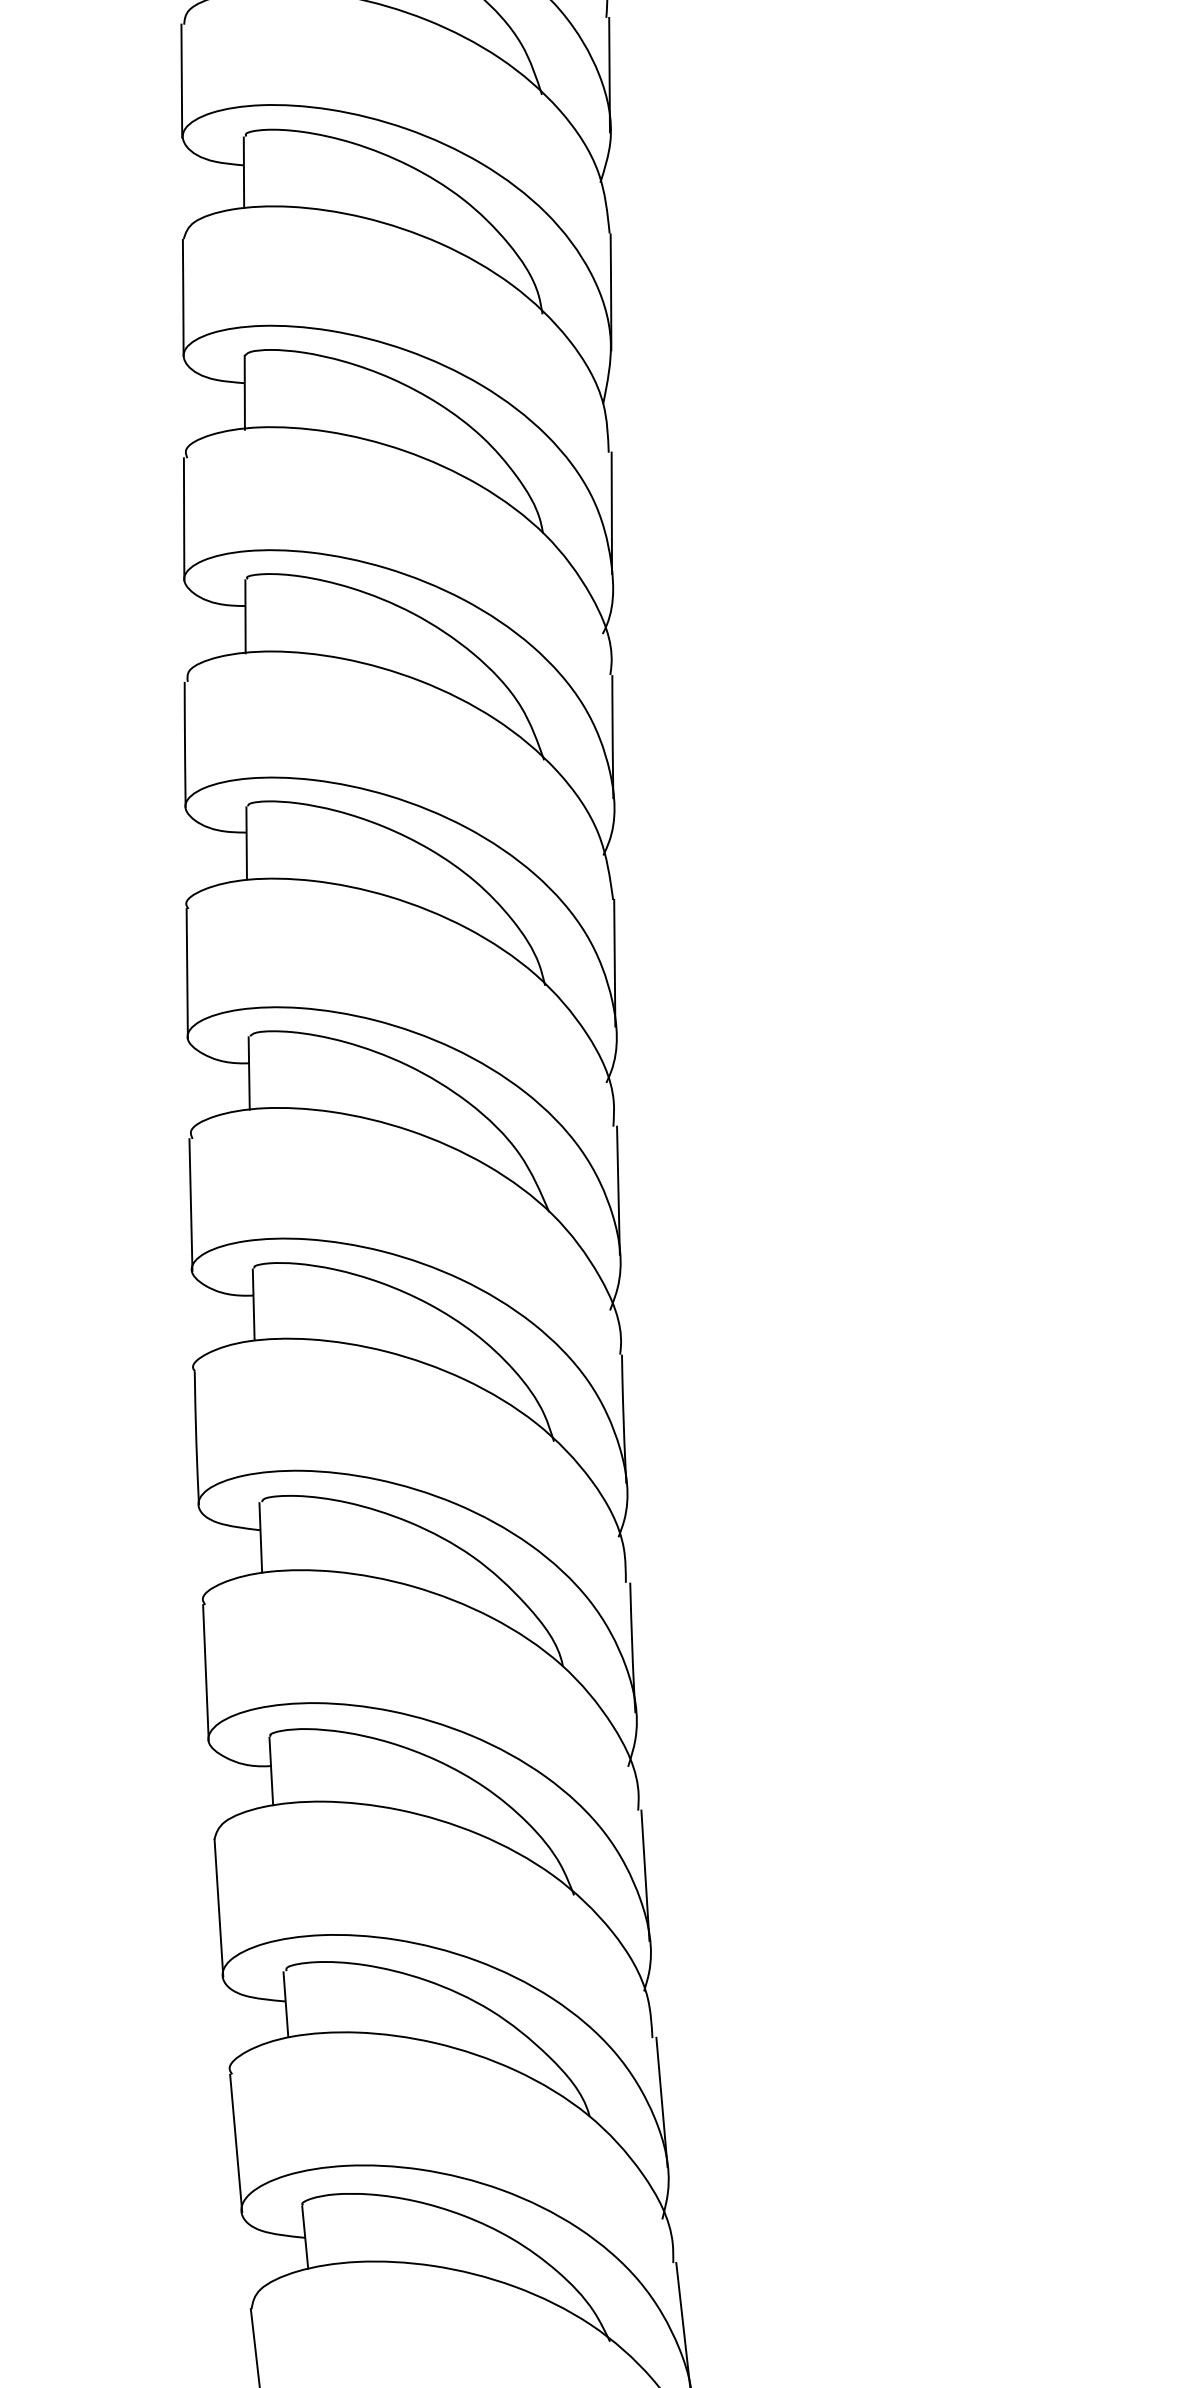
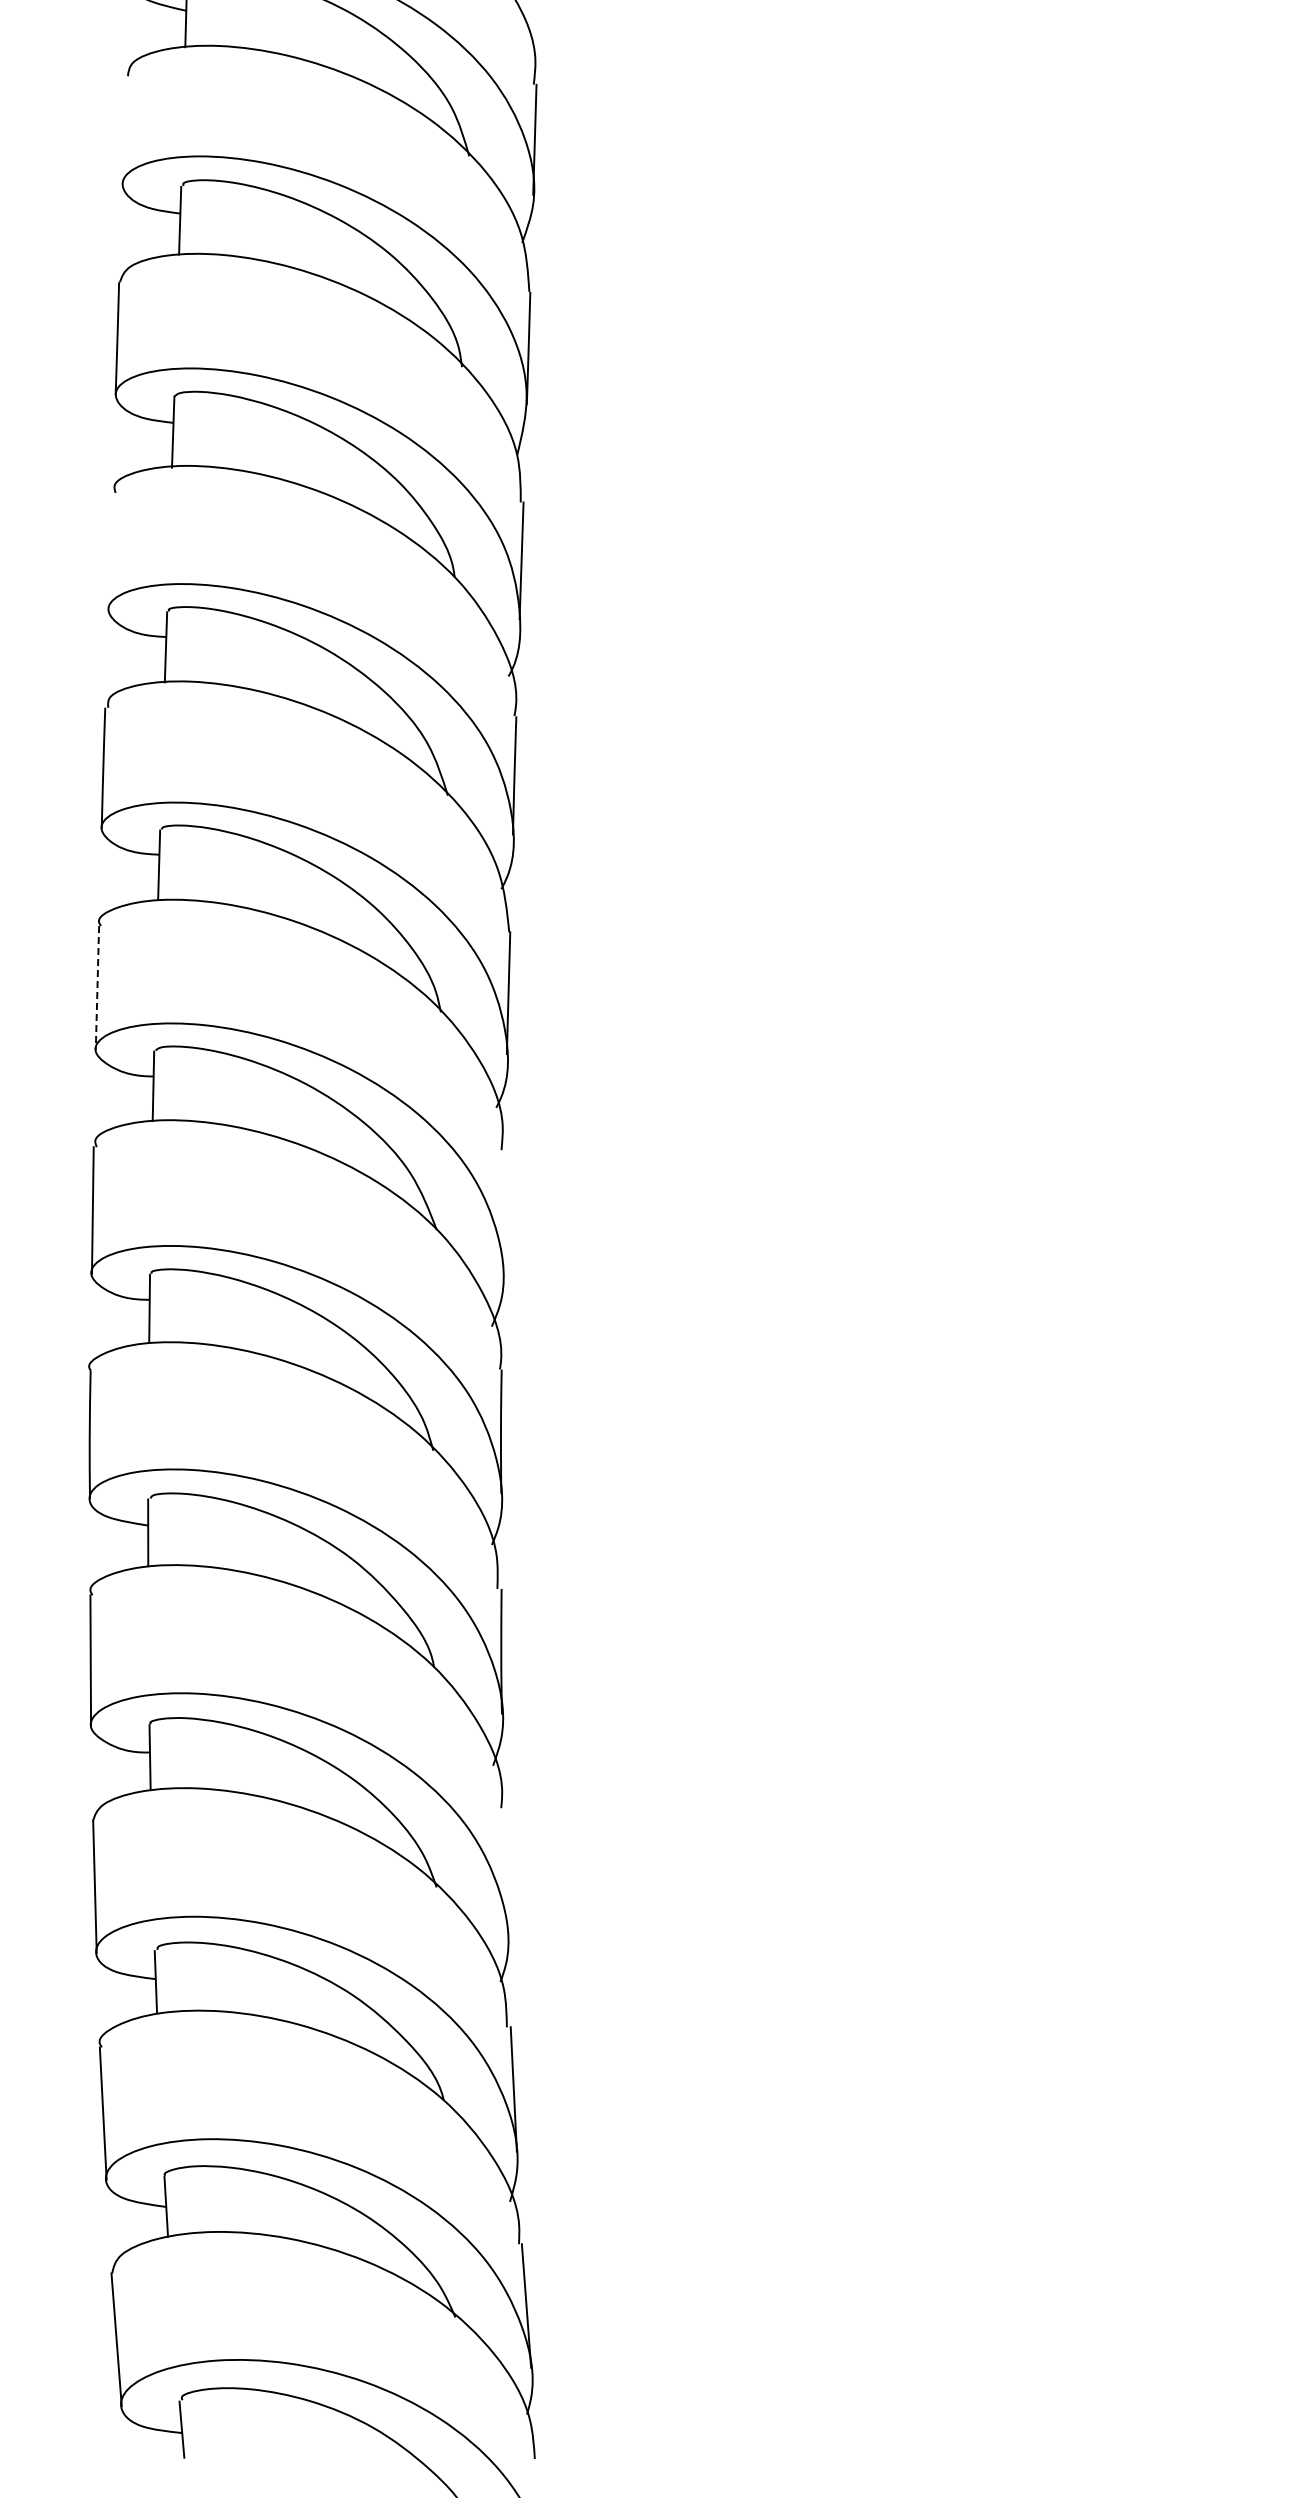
line: (181, 81) -> (123, 130), removed
line: (184, 519) -> (110, 551), removed
line: (187, 974) -> (97, 988), solid -> dashed
line: (618, 1190) -> (504, 1211), removed
line: (645, 1875) -> (505, 1870), removed

